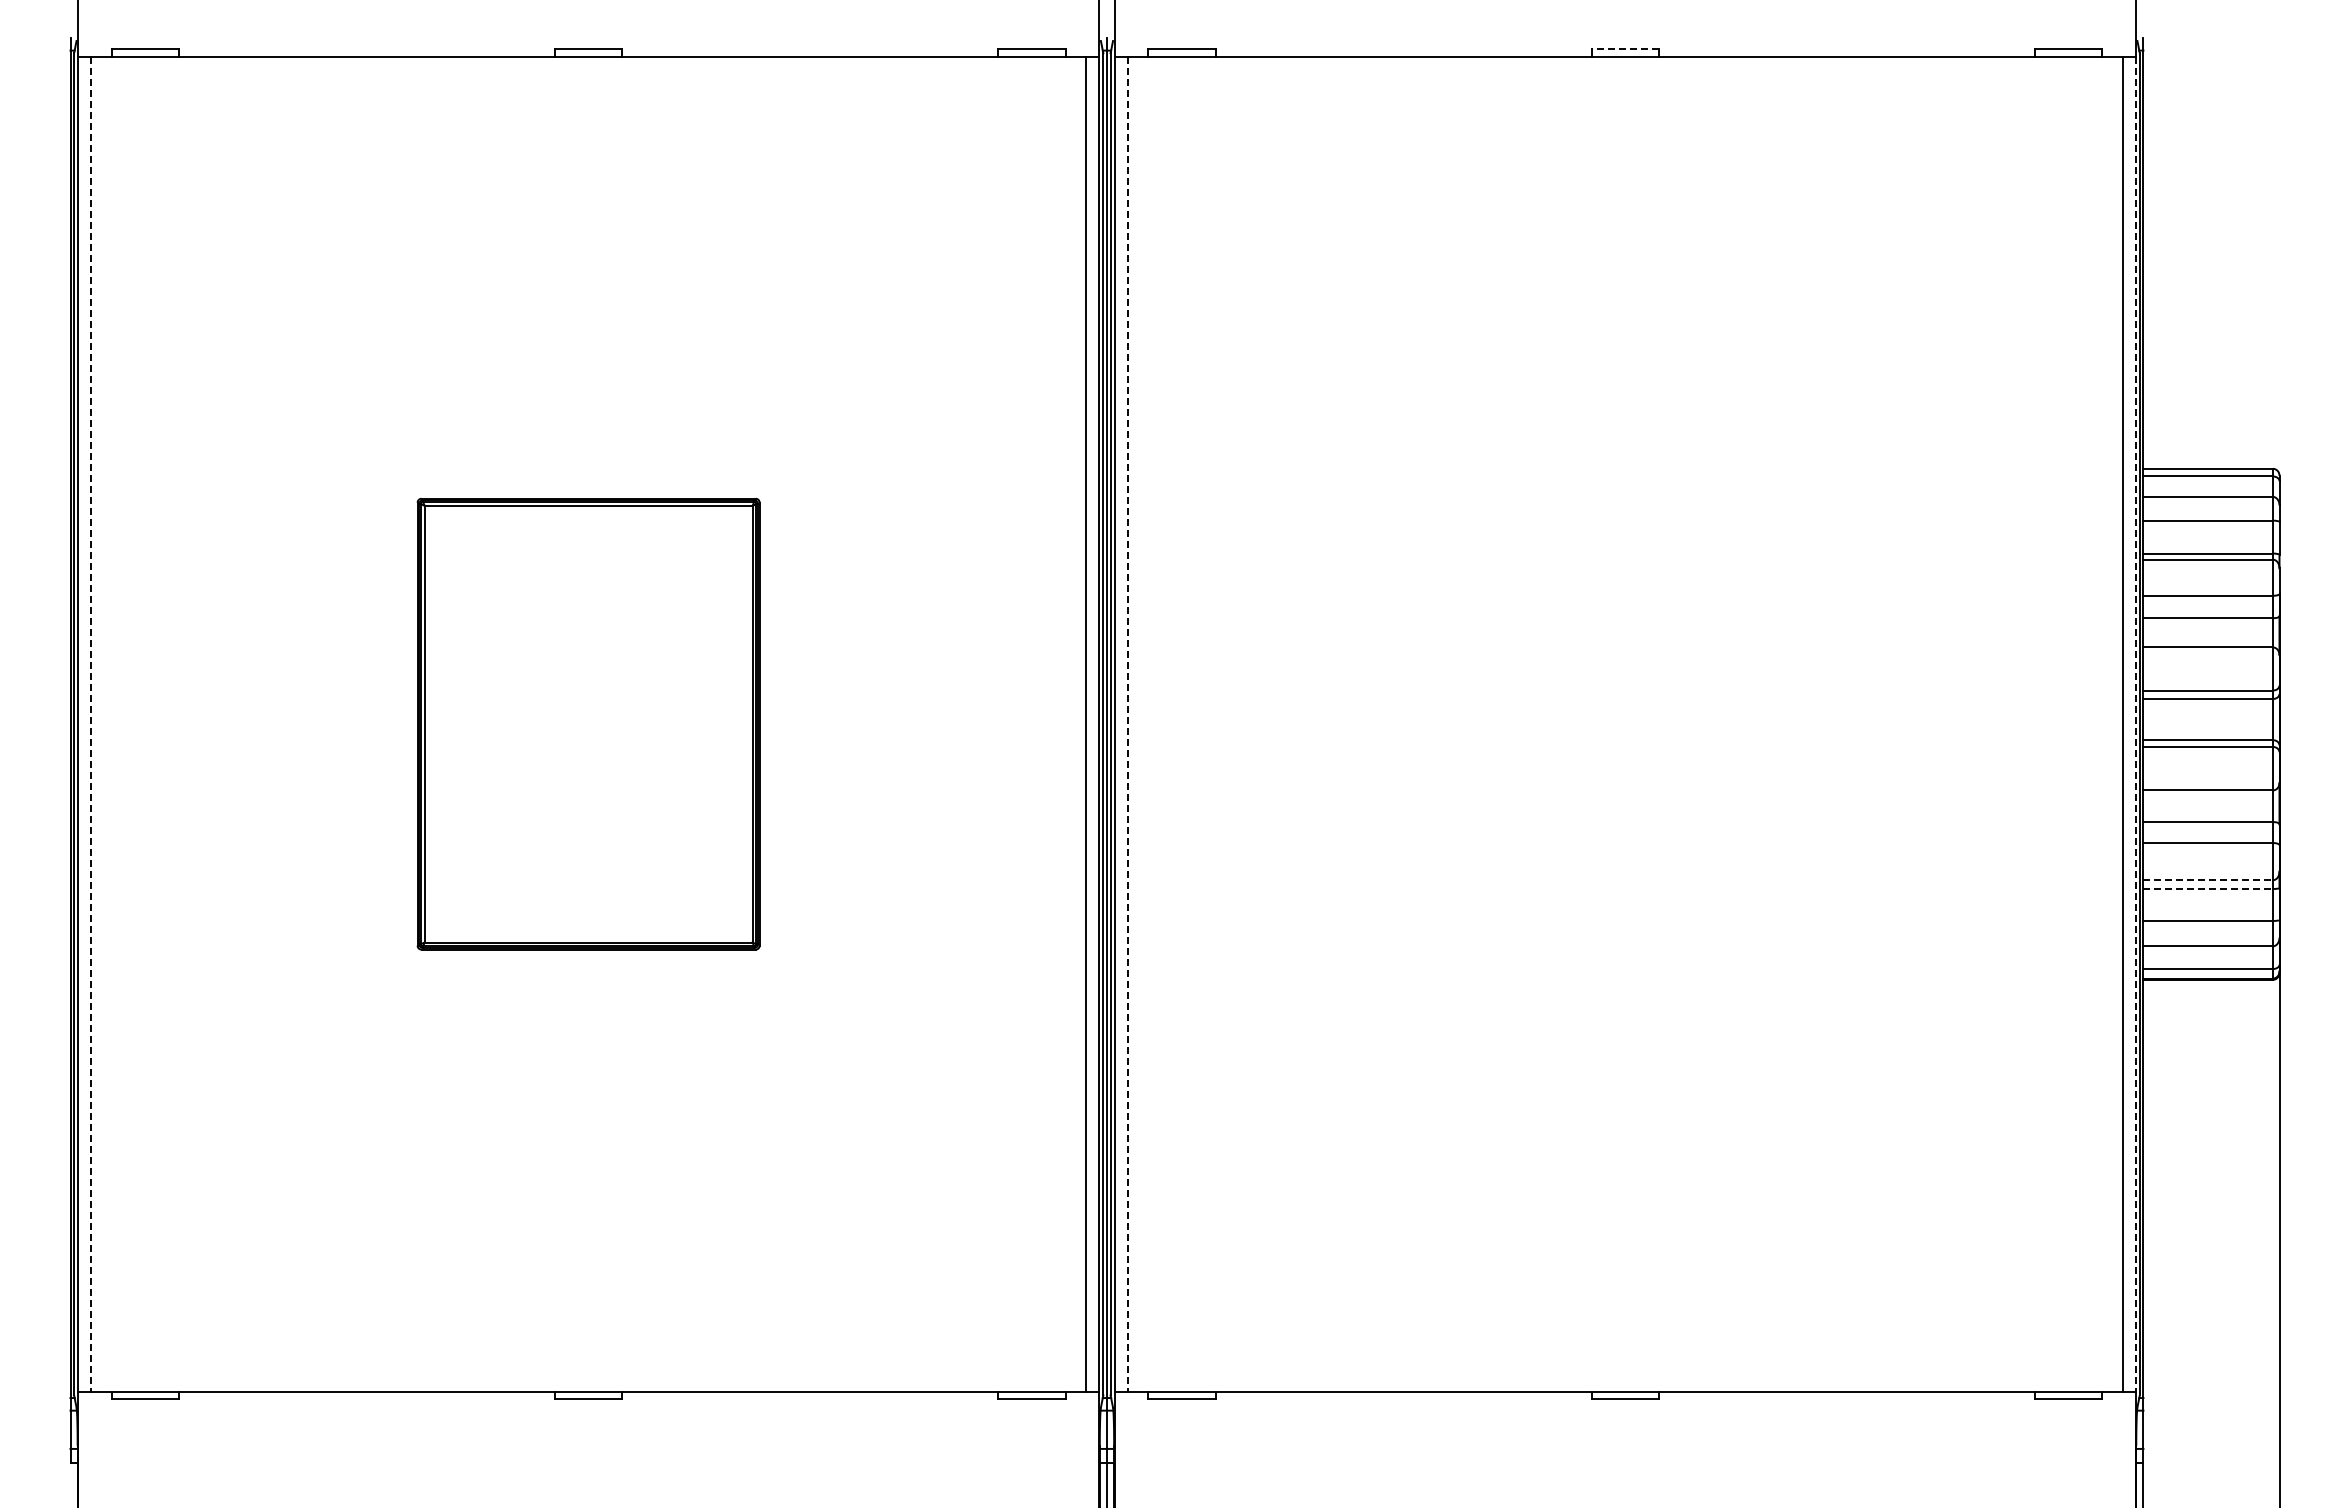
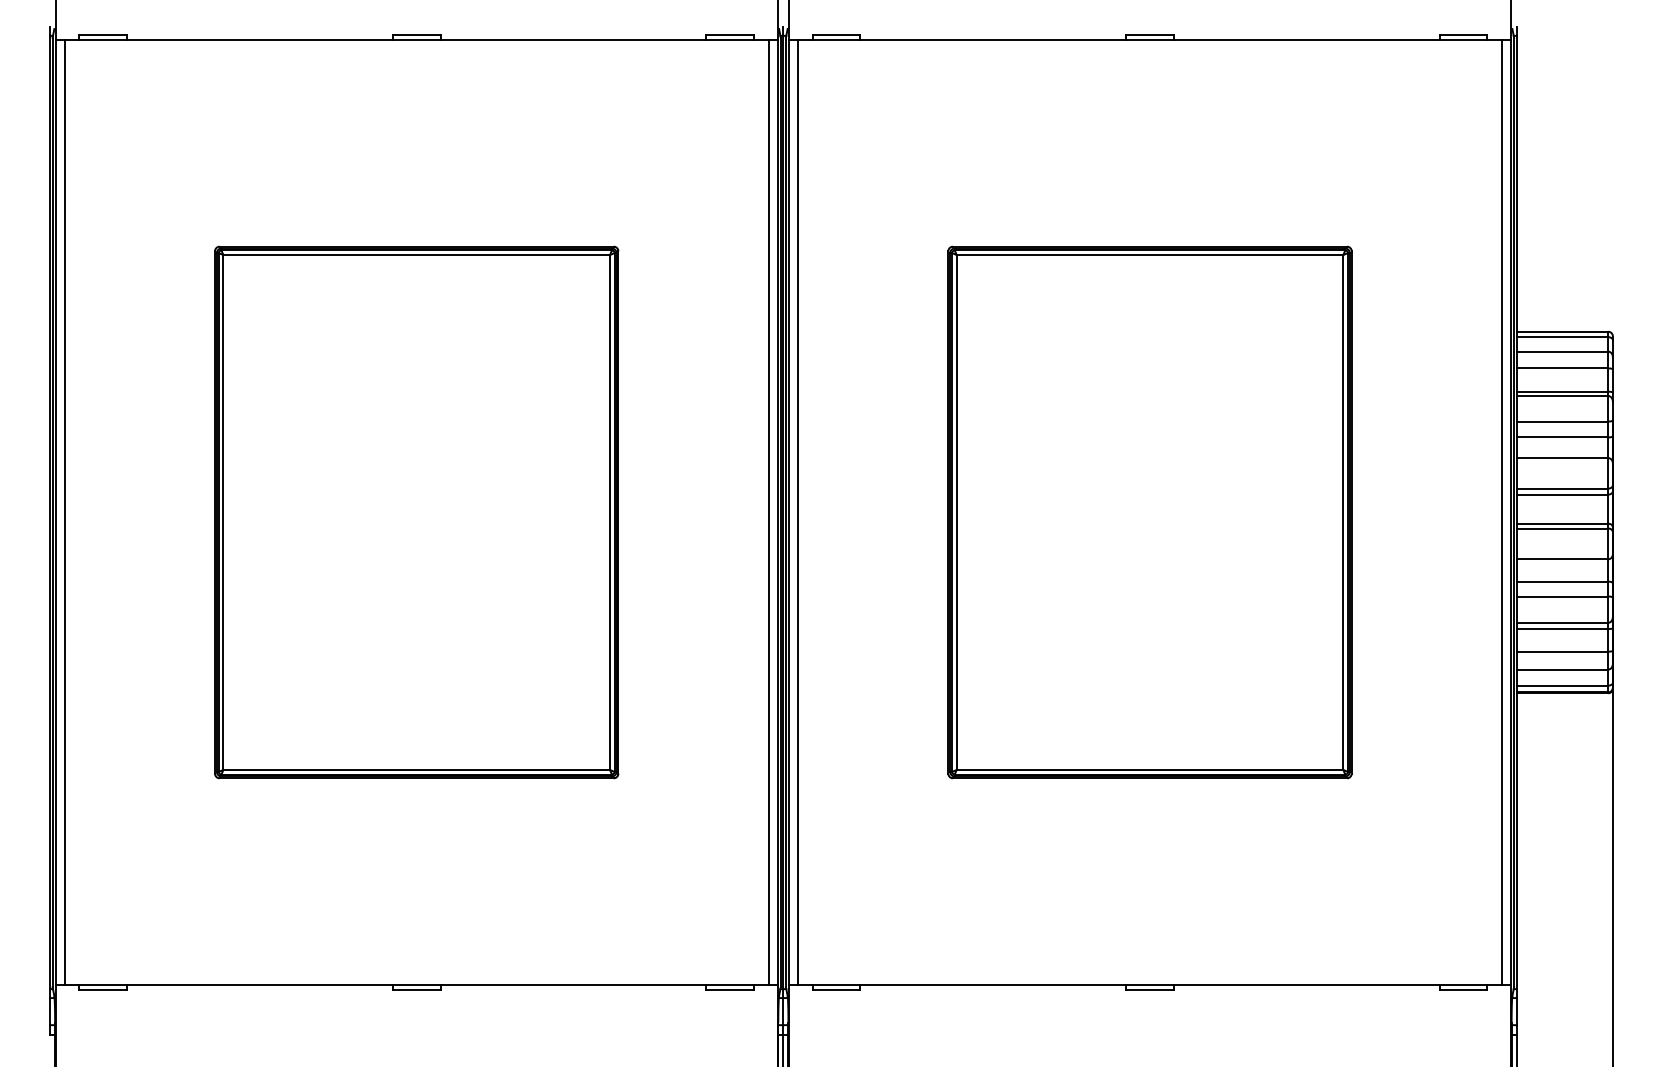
line: (1625, 49) -> (1150, 35), dashed -> solid
part: (588, 723) -> (416, 511), size x1.67
part: (1625, 723) -> (1150, 511), added
line: (91, 724) -> (64, 512), dashed -> solid
line: (1127, 724) -> (797, 512), dashed -> solid
line: (2135, 724) -> (1511, 512), dashed -> solid
line: (2208, 880) -> (1562, 622), dashed -> solid
line: (2208, 889) -> (1562, 629), dashed -> solid

